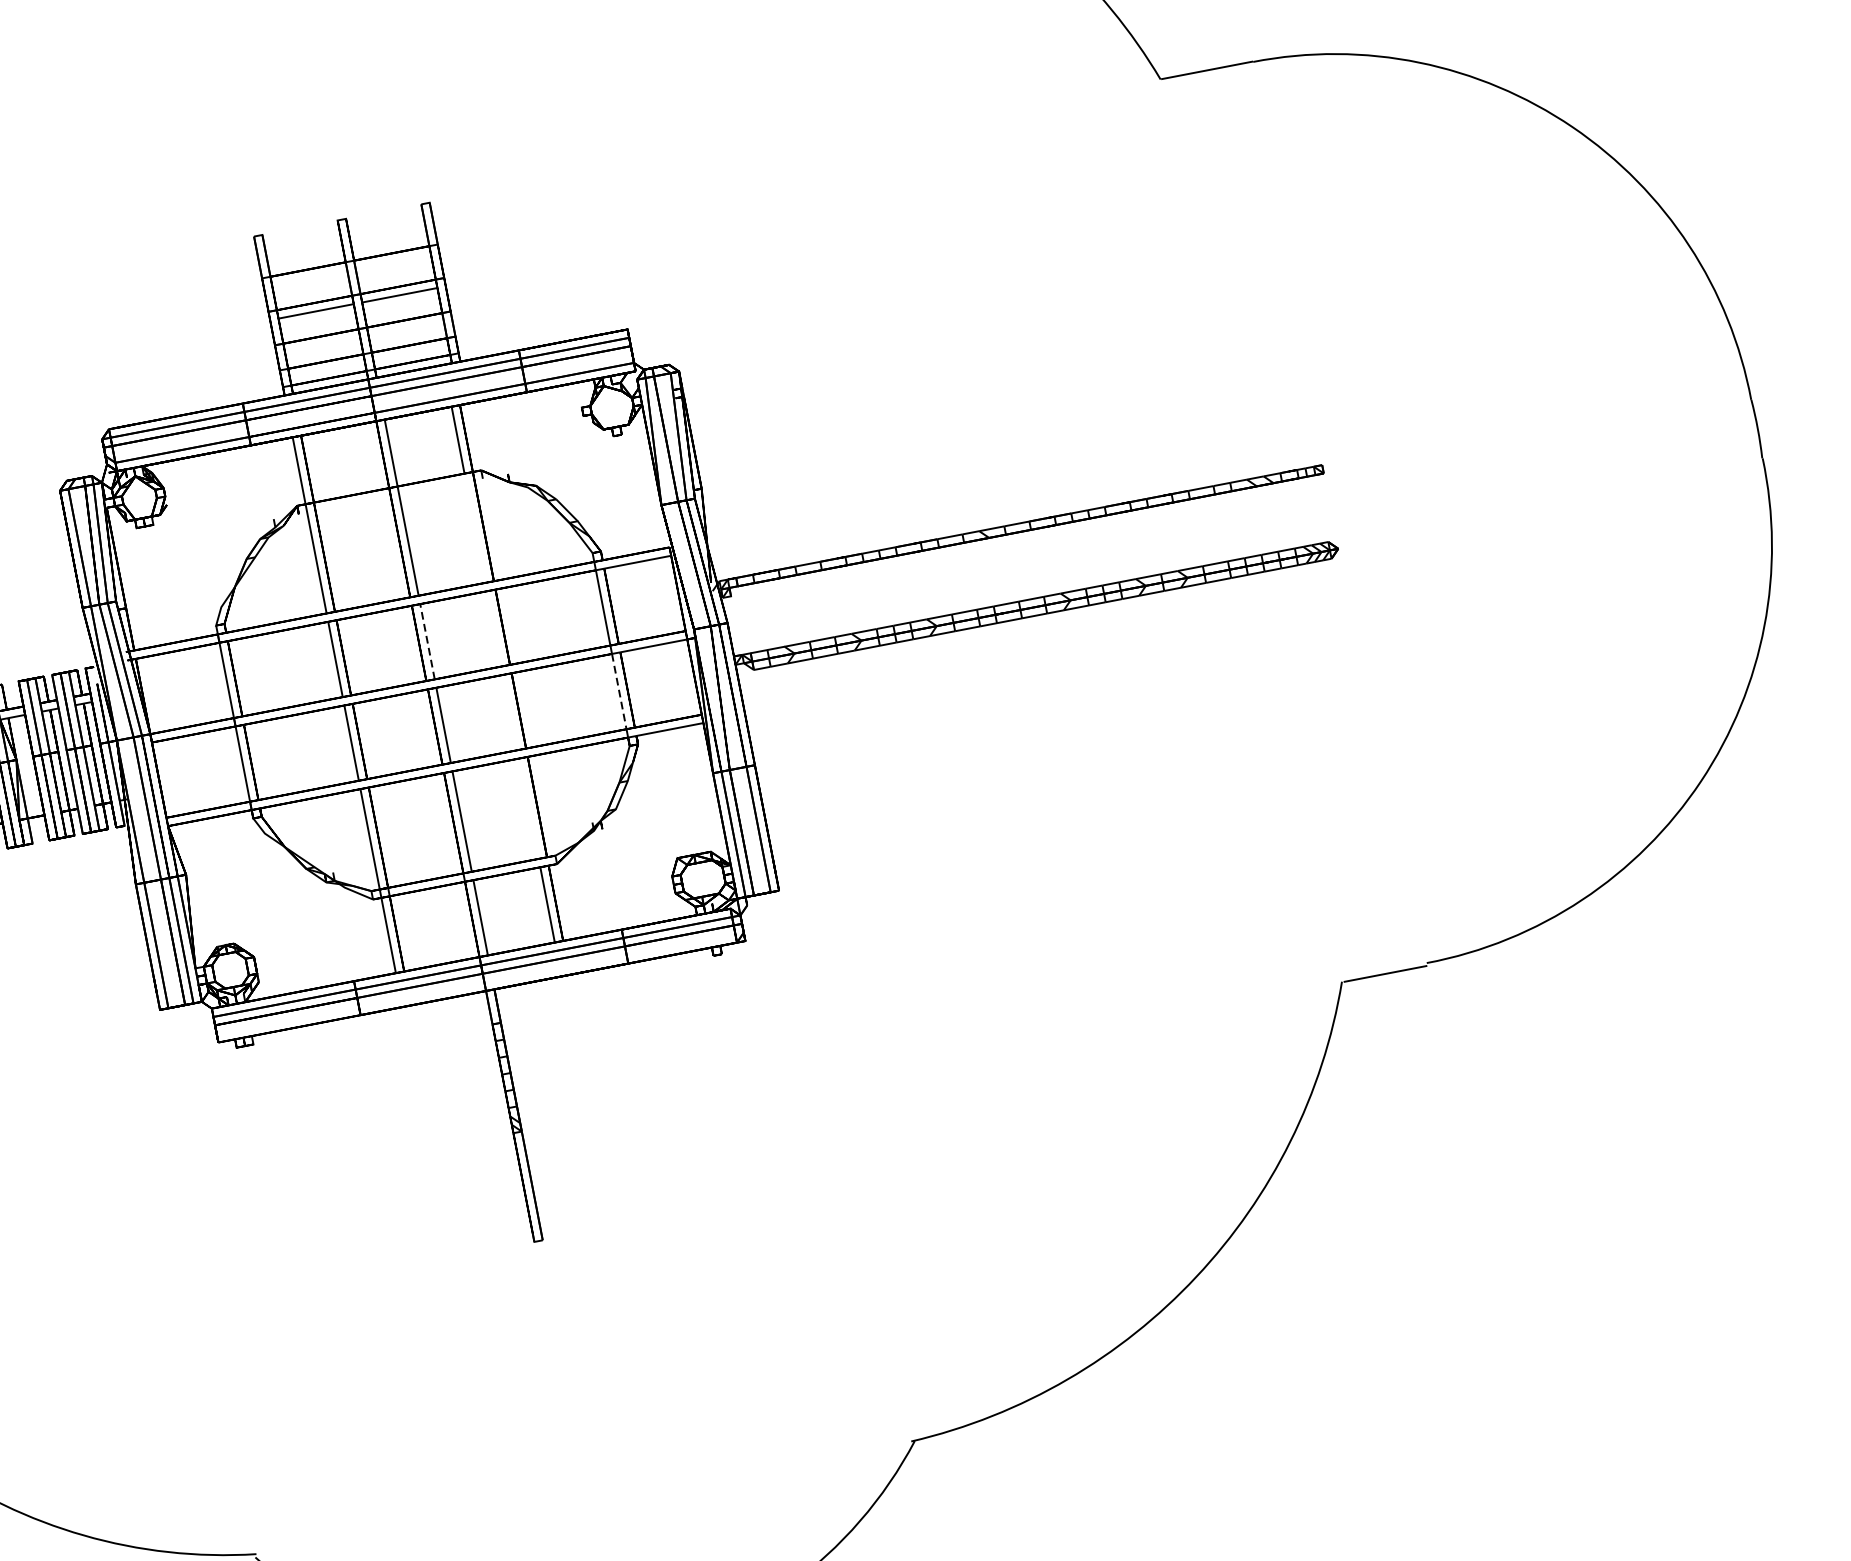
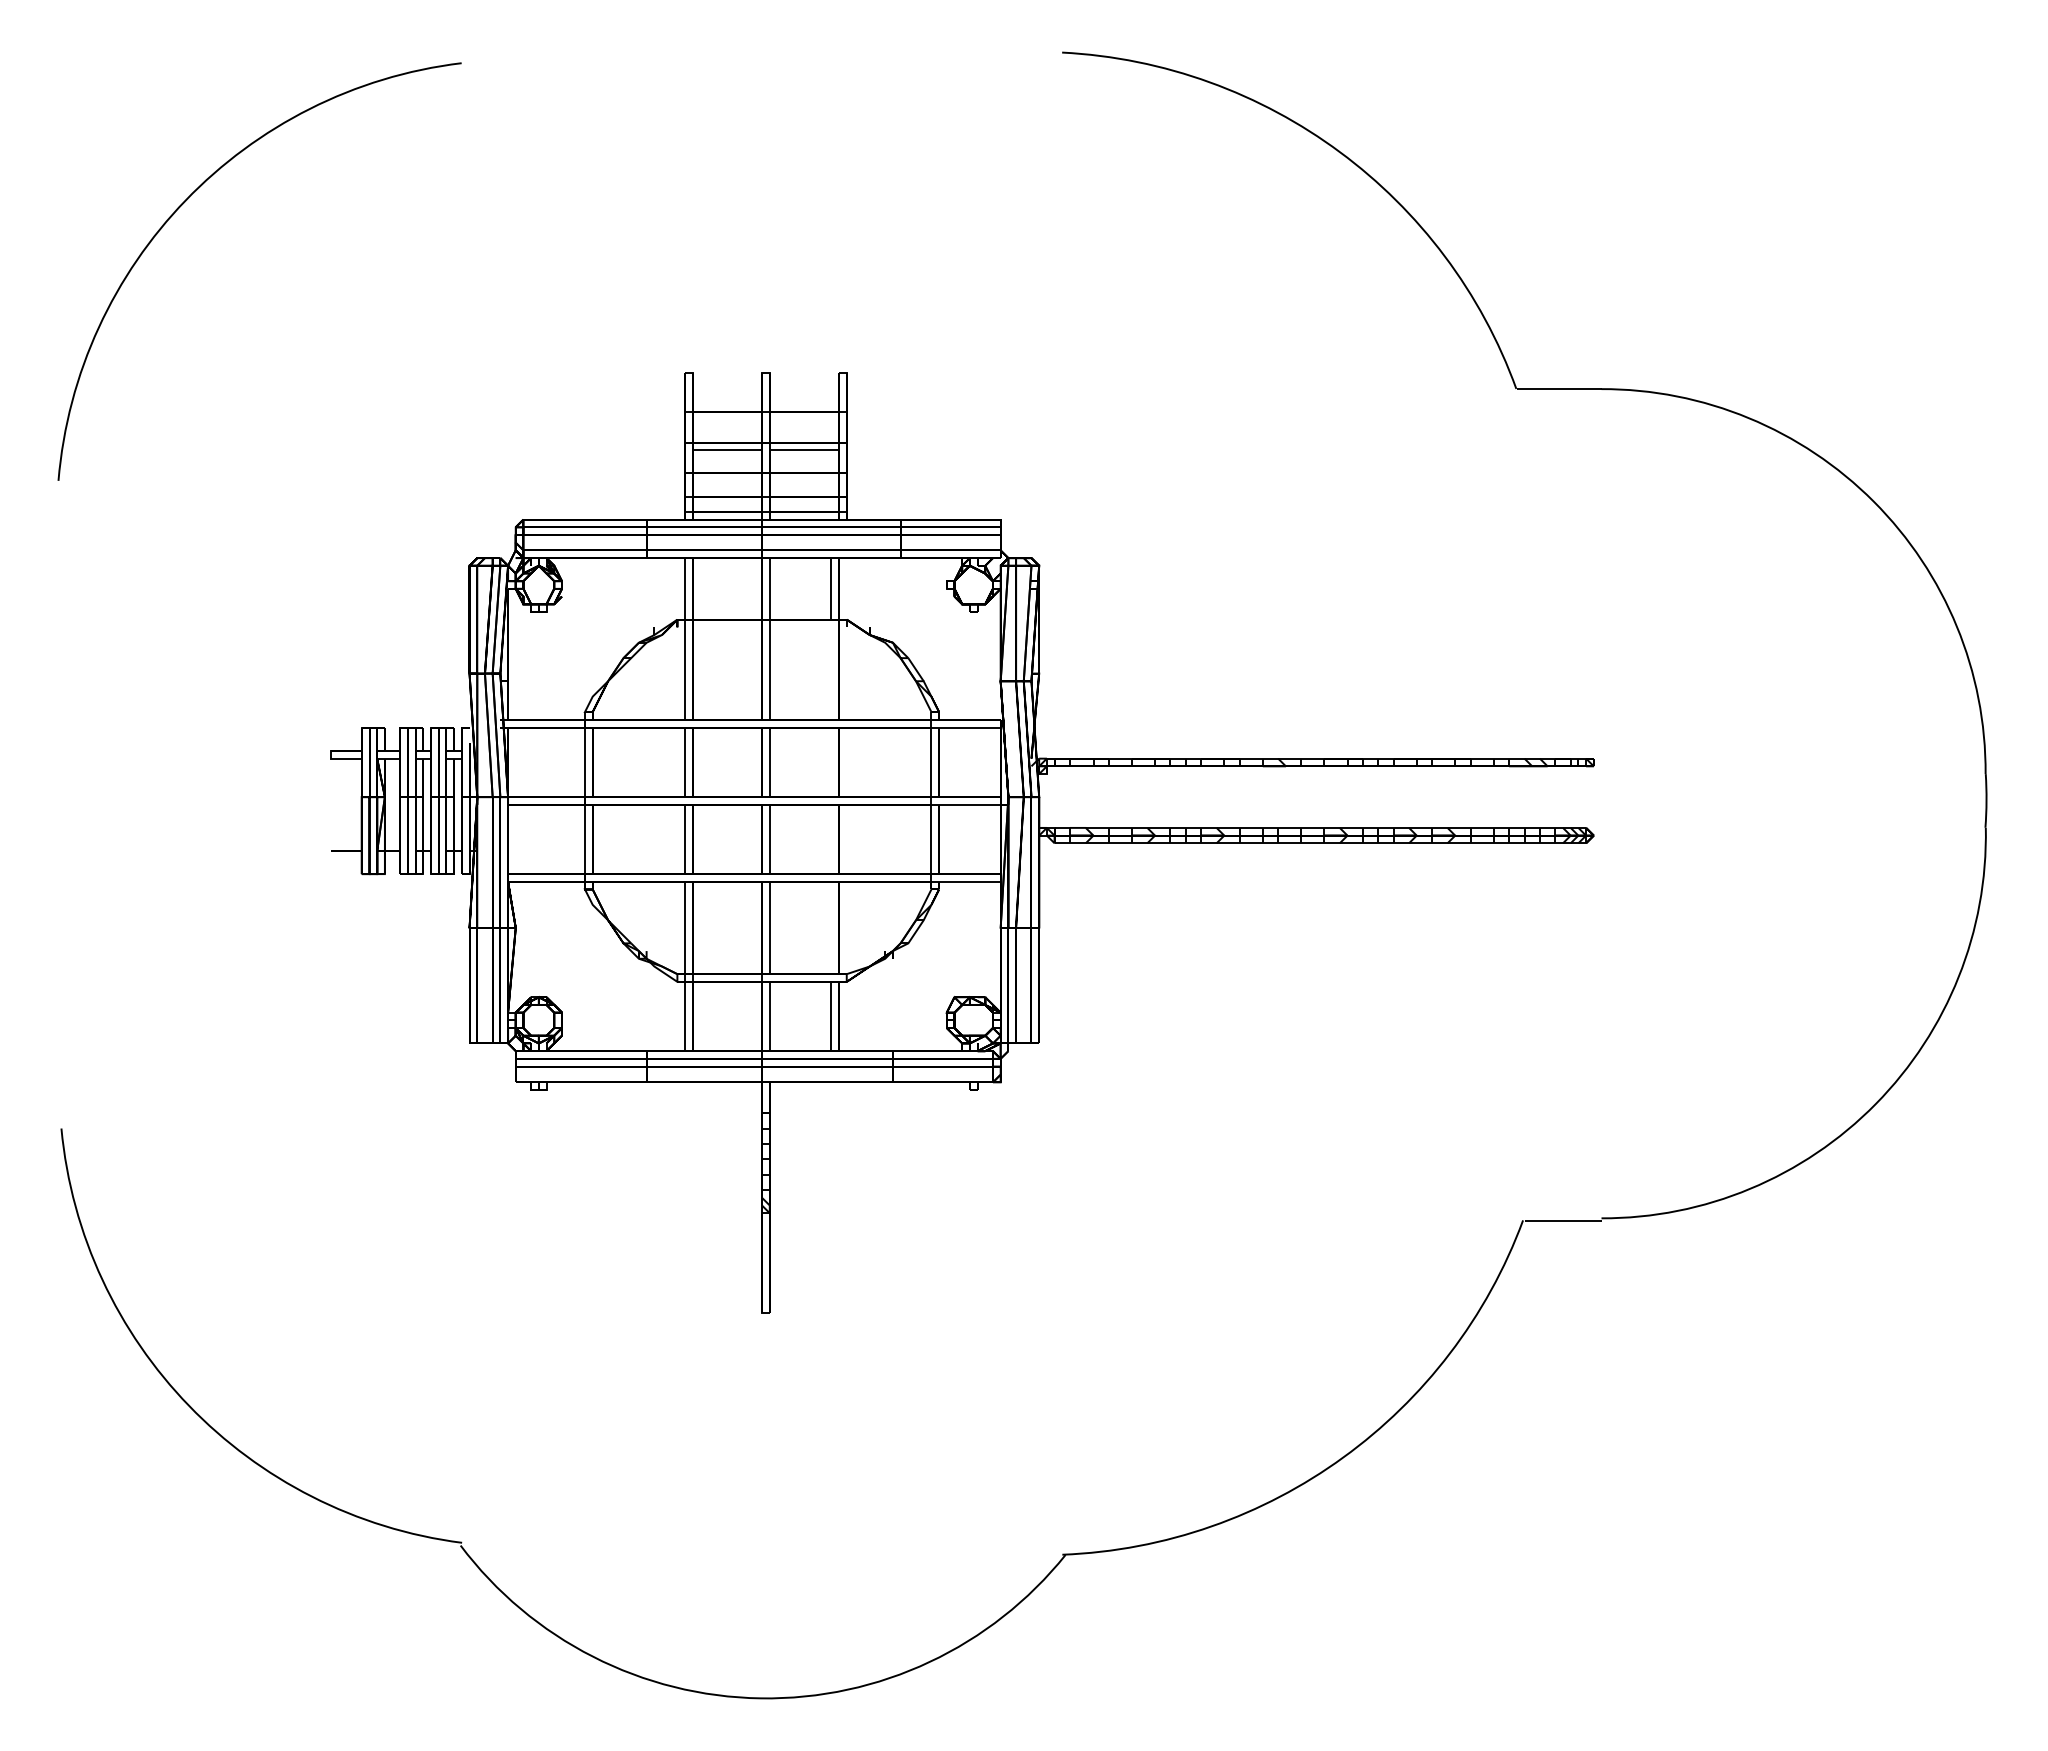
line: (427, 641) -> (769, 762), dashed -> solid
line: (619, 691) -> (931, 839), dashed -> solid

